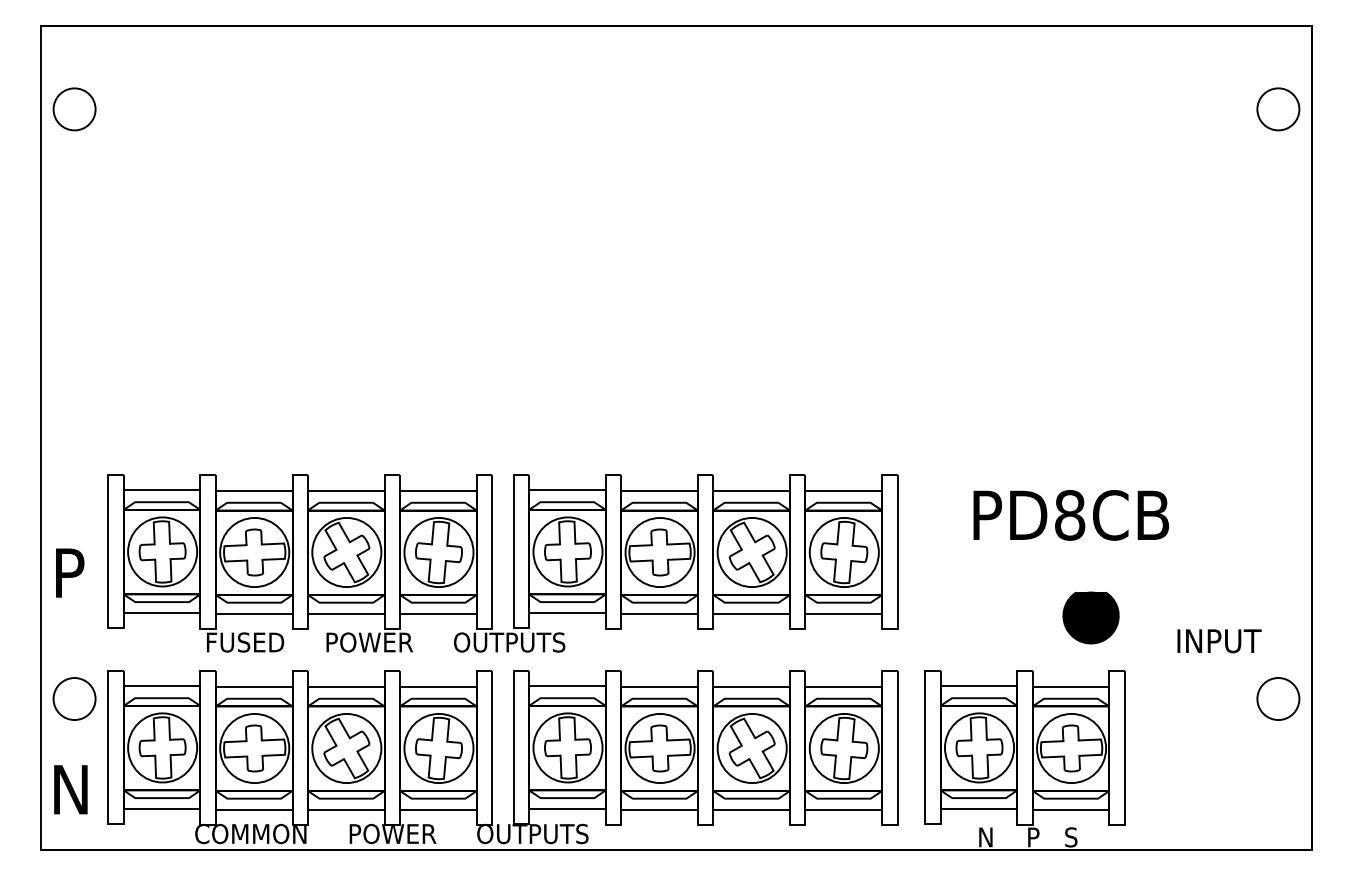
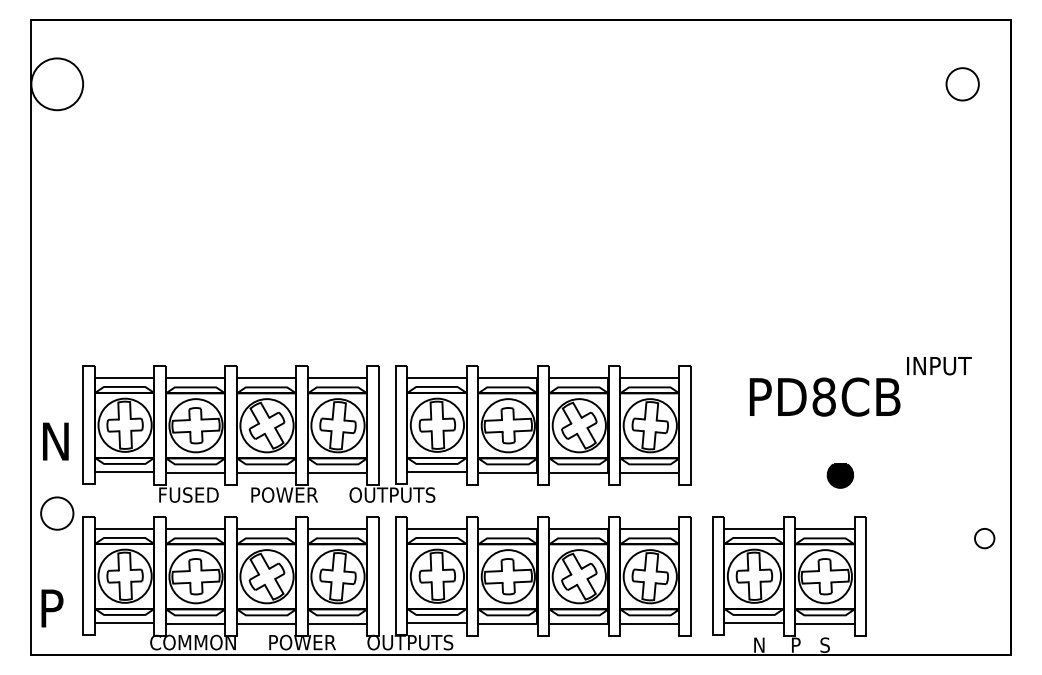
circle: (74, 109) -> (57, 84), size x1.6
circle: (1278, 109) -> (962, 84), moved
text: (74, 572) -> (57, 441), P -> N
part: (1091, 617) -> (840, 475), size x0.6
text: (1219, 641) -> (939, 366), moved
circle: (74, 698) -> (57, 513), moved
circle: (1278, 698) -> (984, 538), size x0.6
text: (73, 789) -> (56, 608), N -> P

